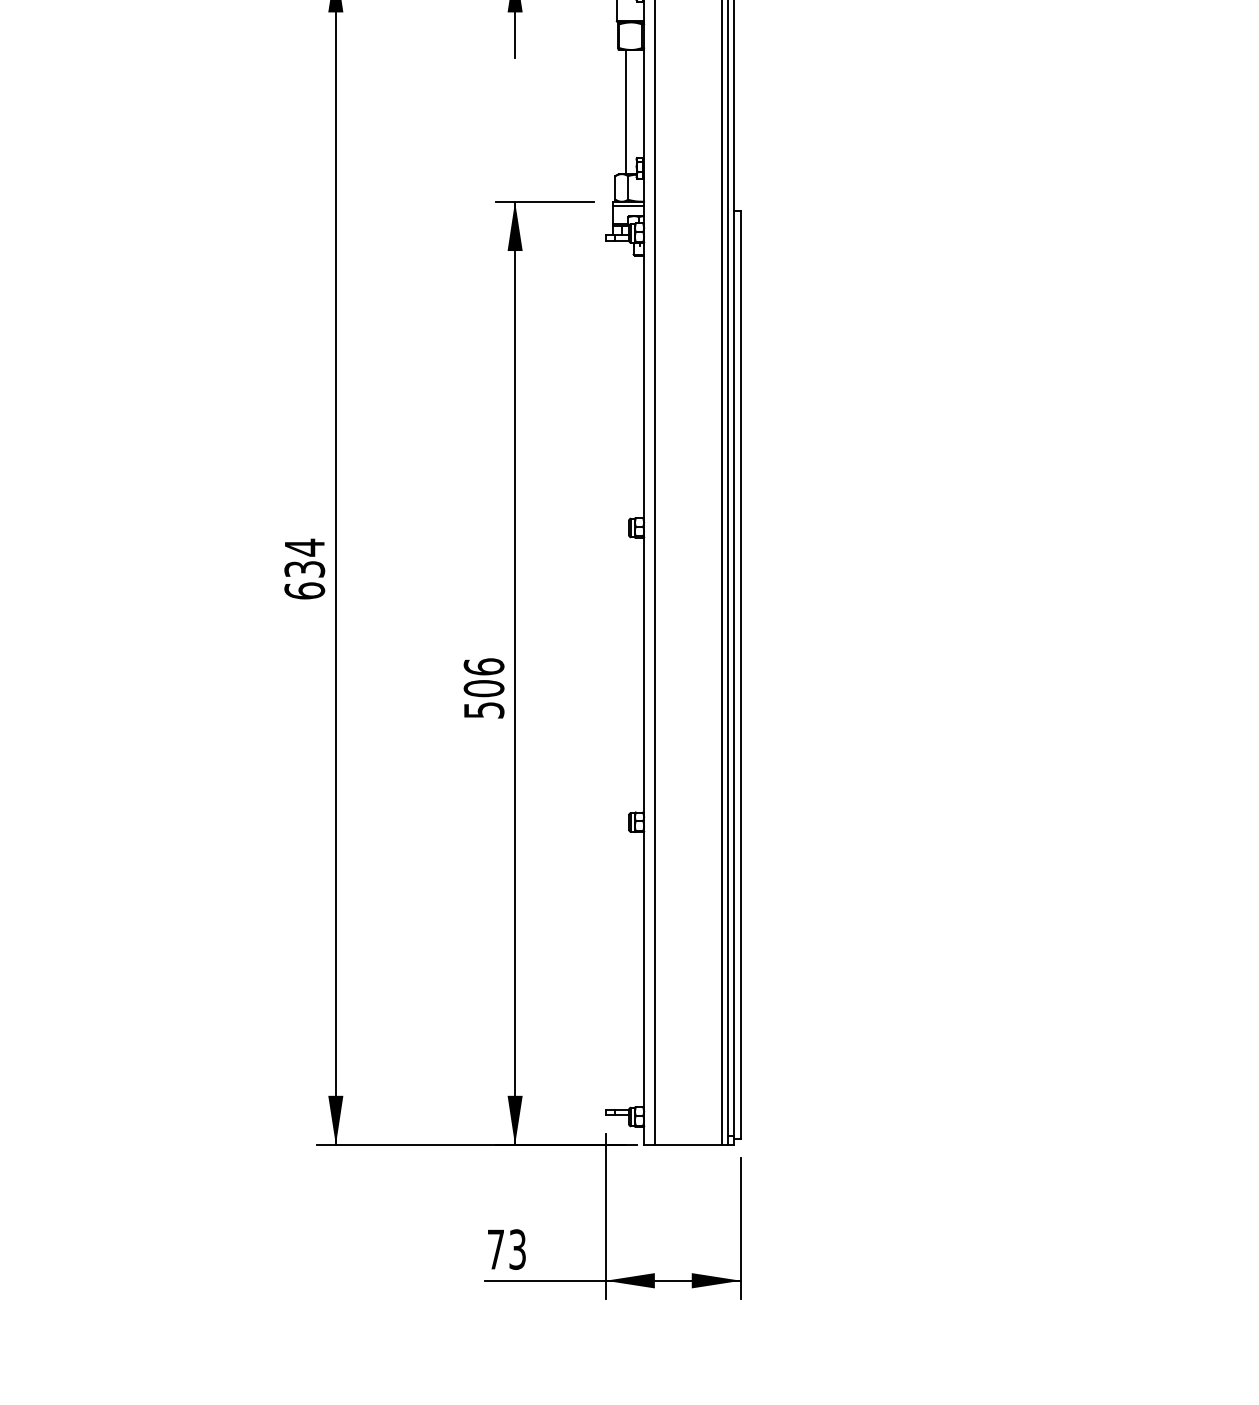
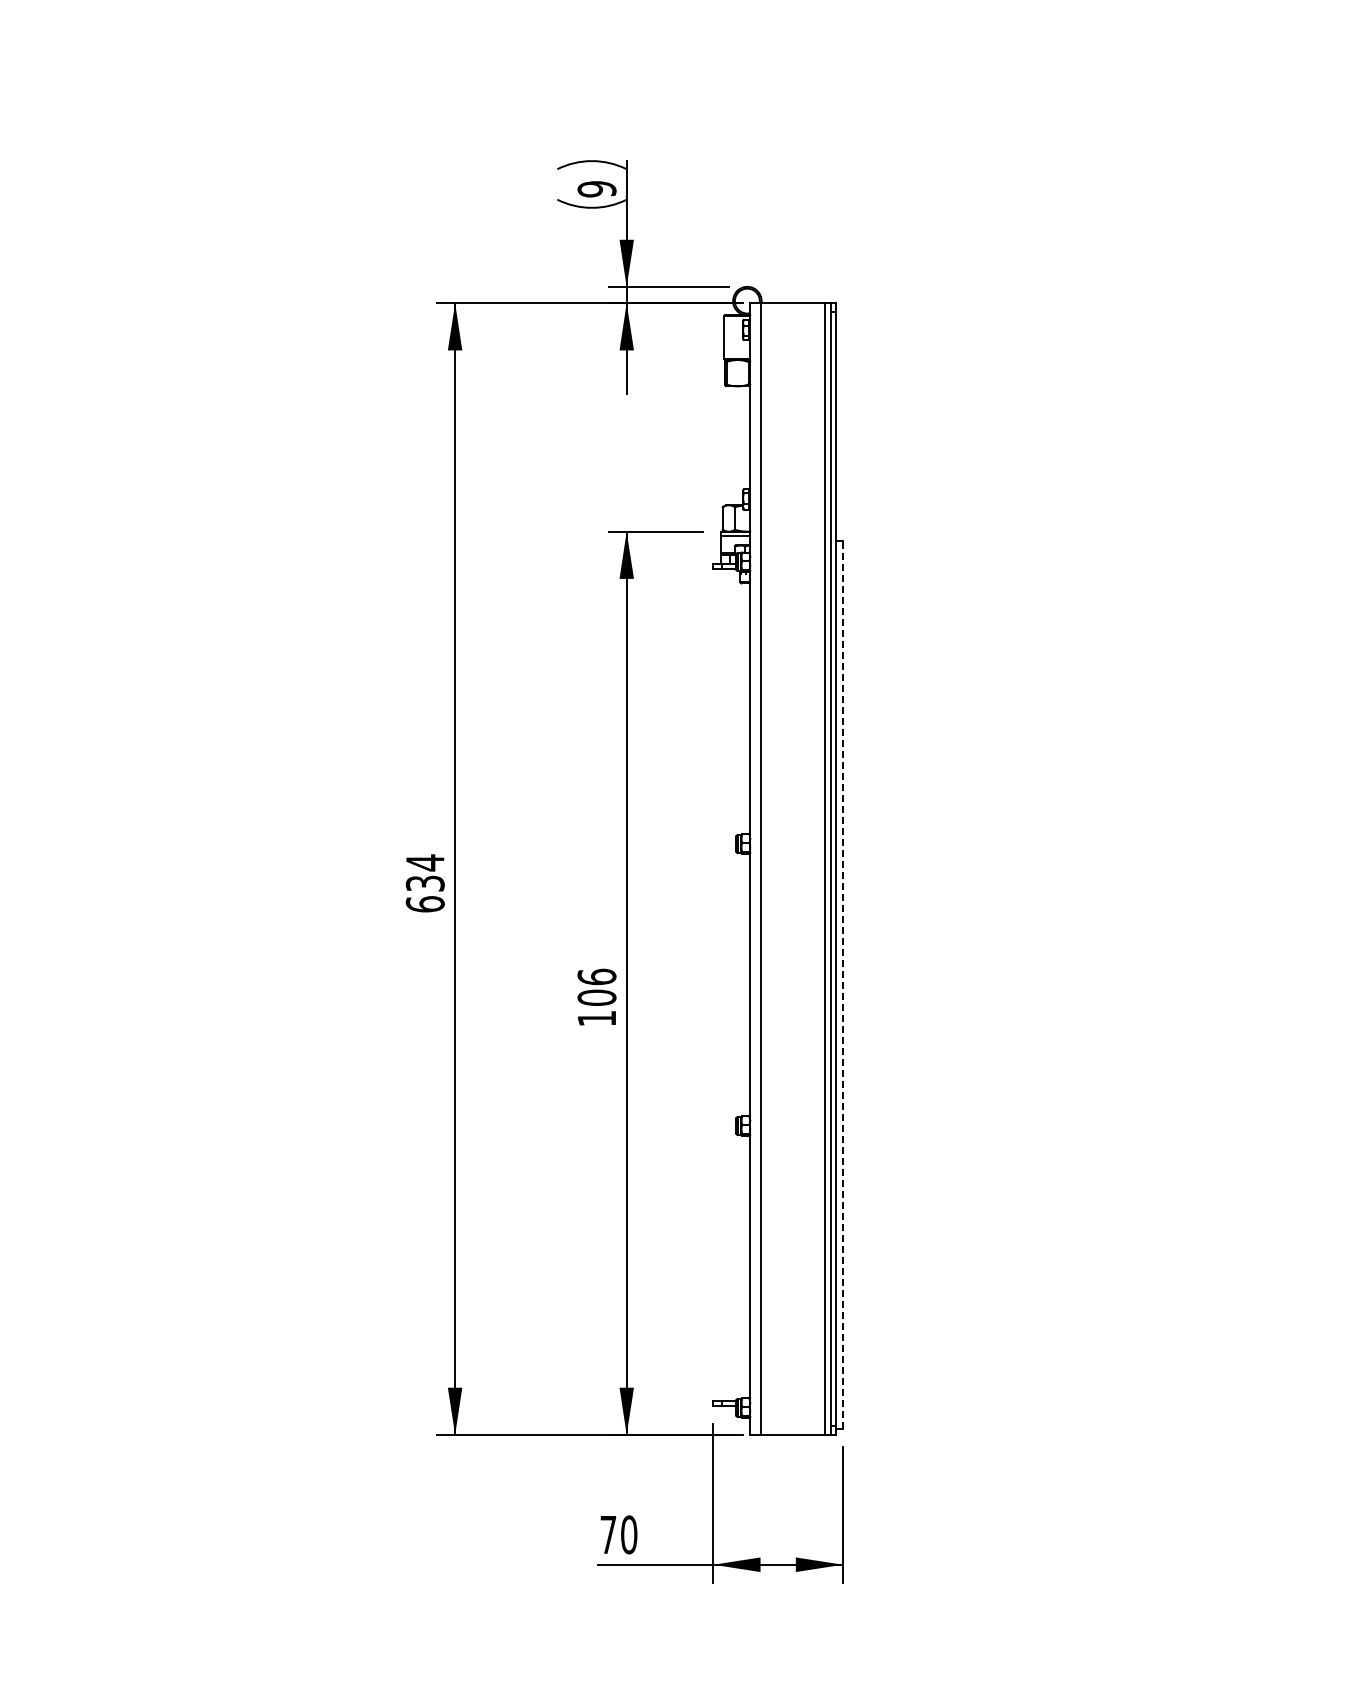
line: (626, 111) -> (733, 445), removed
line: (741, 674) -> (843, 984), solid -> dashed
text: (484, 710) -> (597, 1018), 506 -> 106
text: (518, 1249) -> (629, 1534), 73 -> 70

